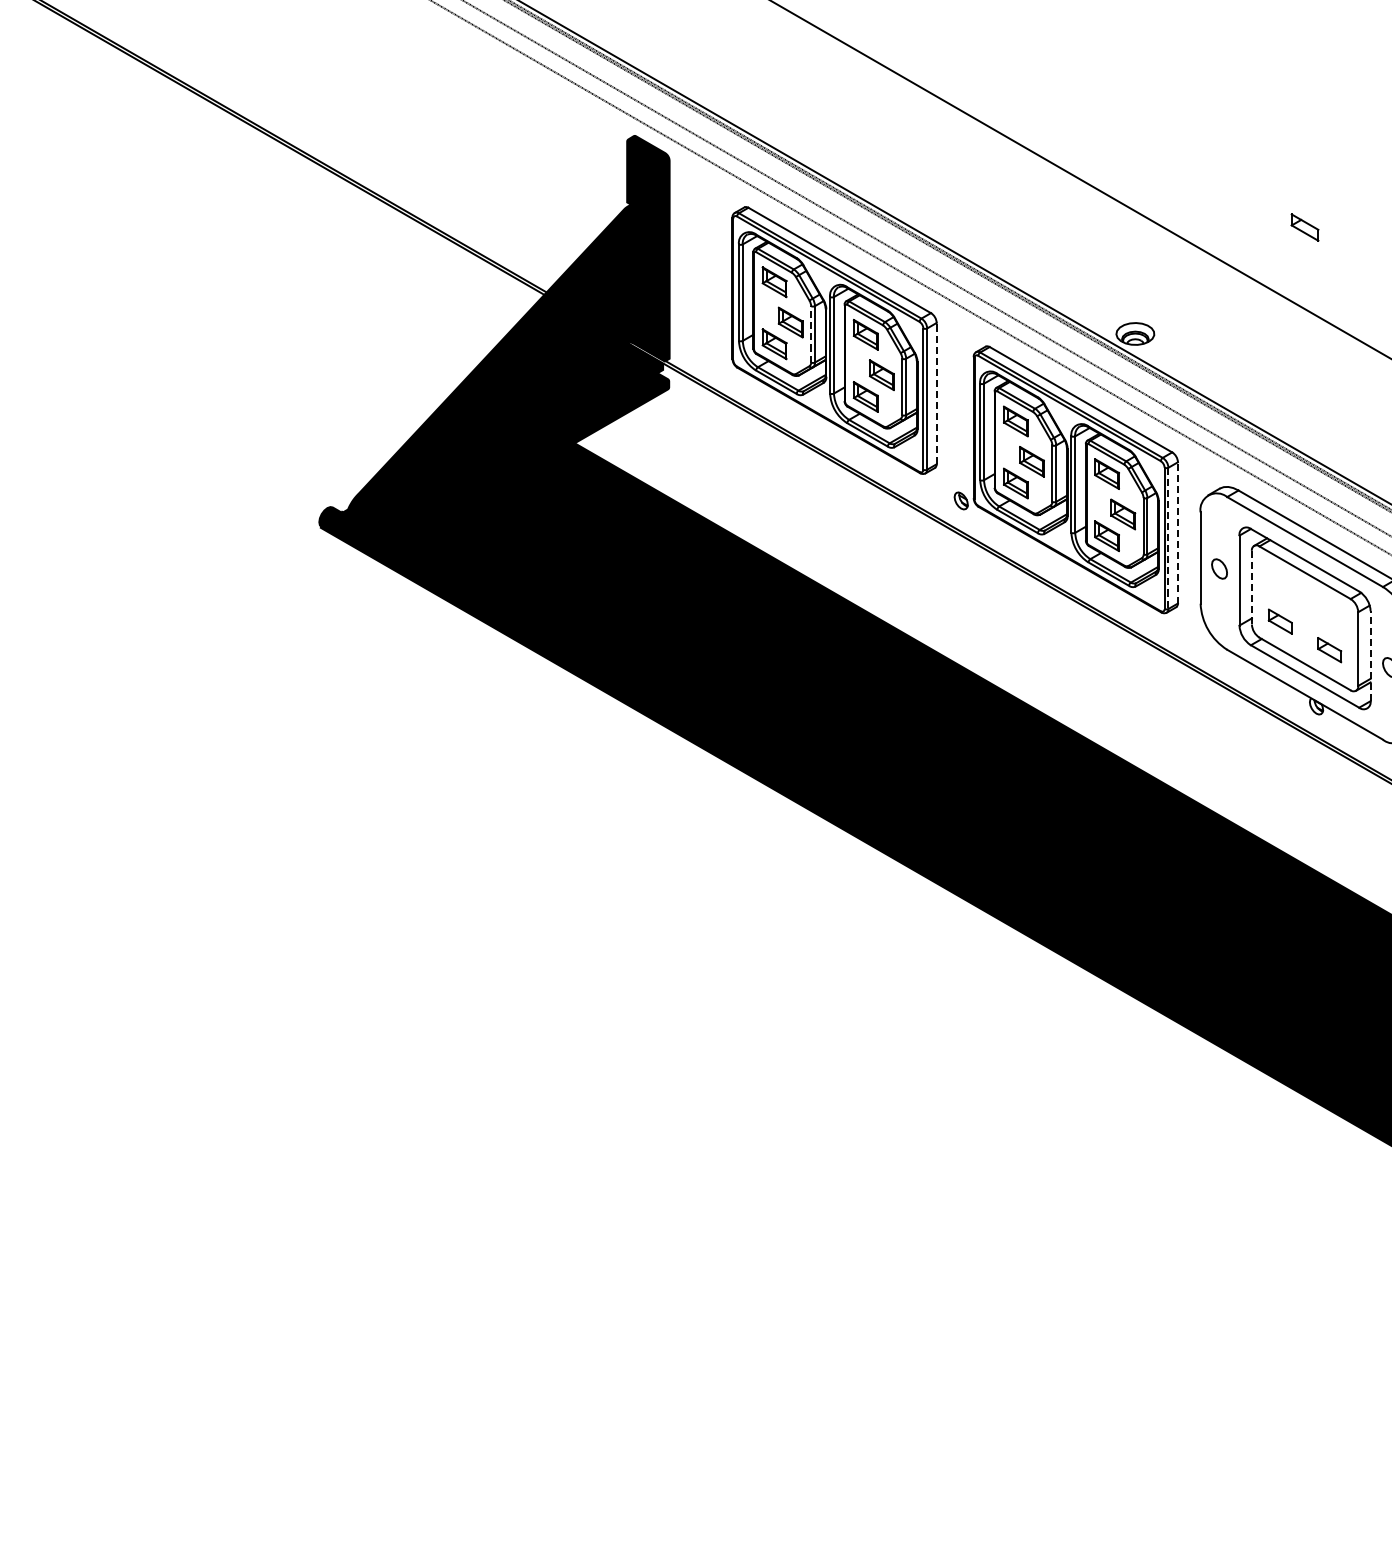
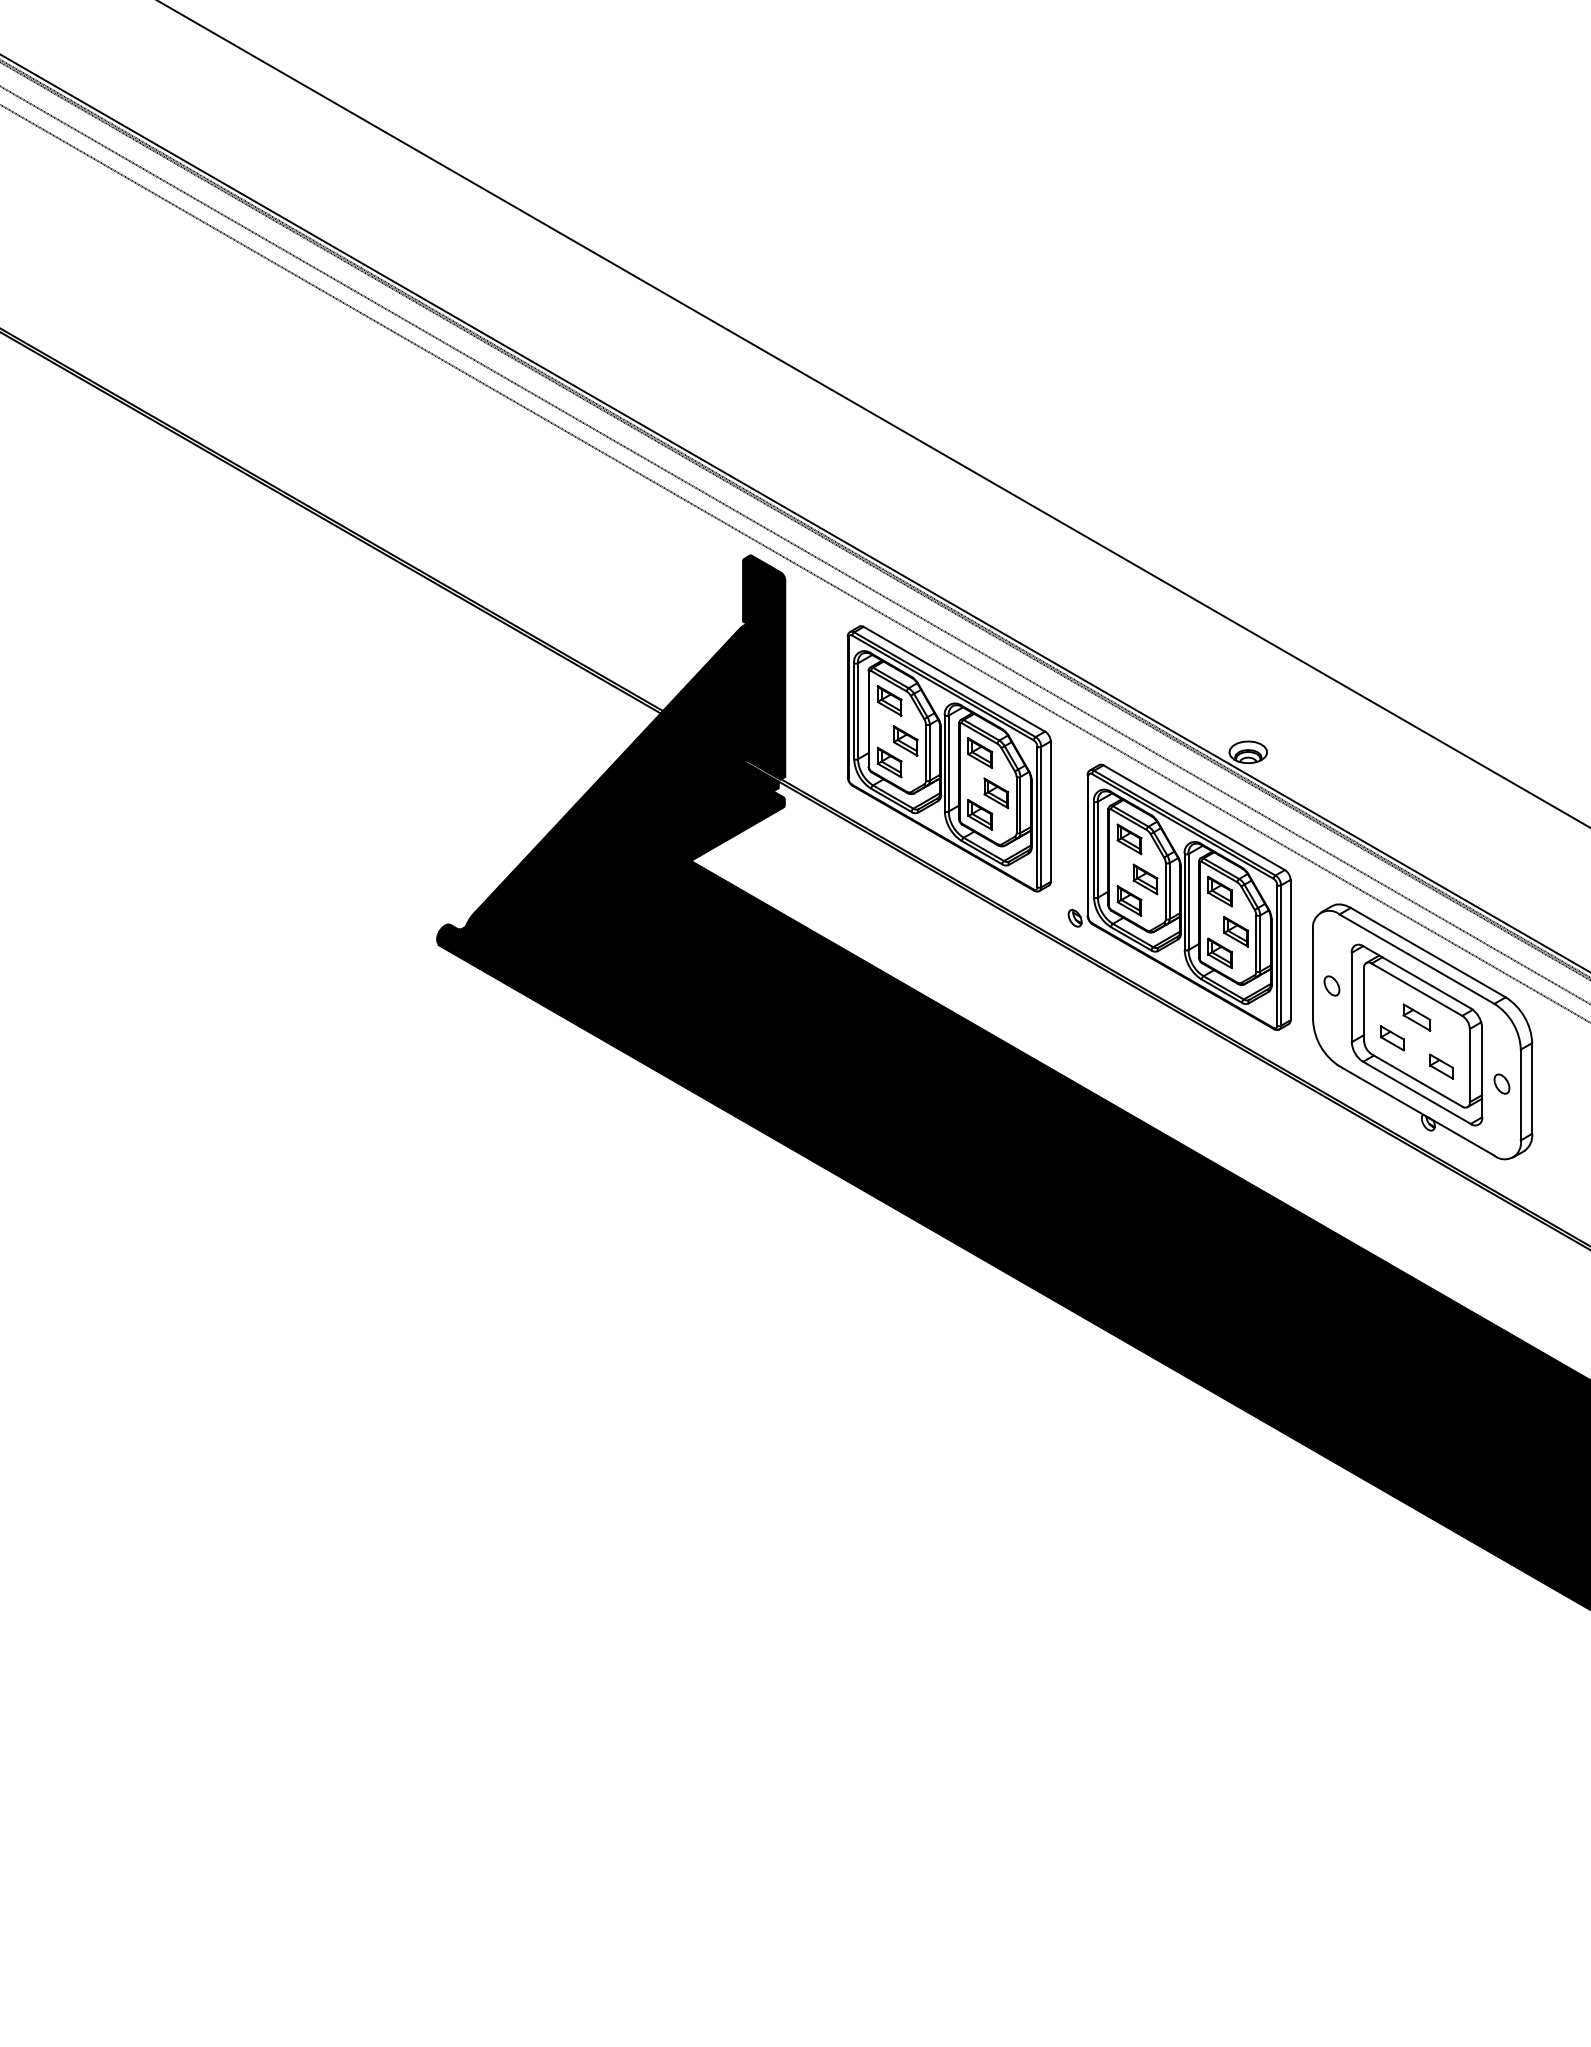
part: (1304, 227) -> (1416, 1017), moved
line: (810, 334) -> (925, 752), dashed -> solid
line: (936, 393) -> (1050, 811), dashed -> solid
line: (1177, 532) -> (1290, 949), dashed -> solid
line: (1168, 539) -> (1281, 956), dashed -> solid
line: (1252, 587) -> (1364, 1004), dashed -> solid
line: (1370, 656) -> (1482, 1072), dashed -> solid

